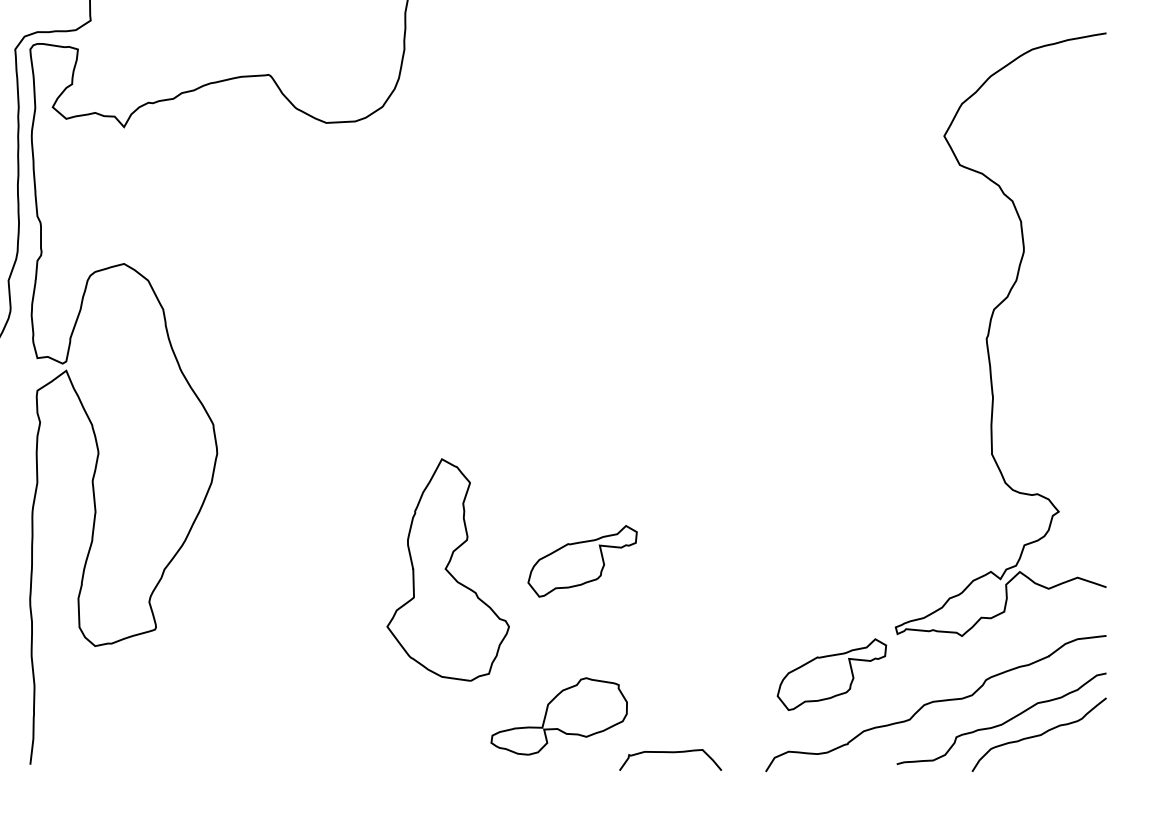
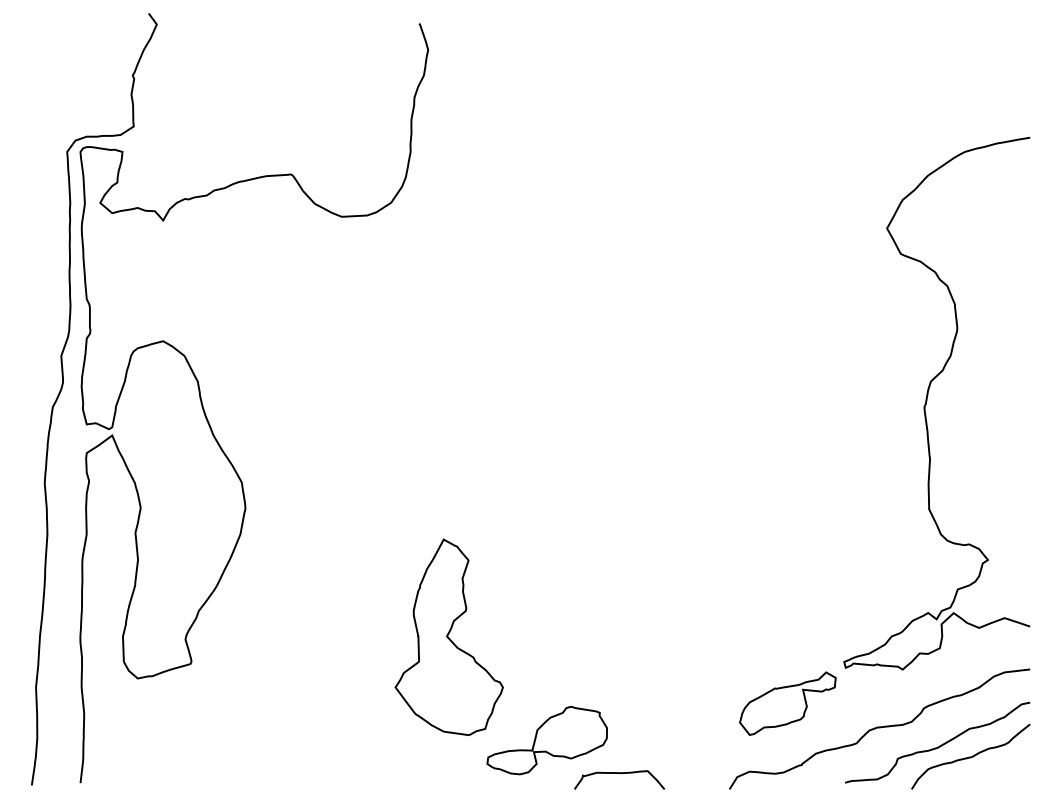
part: (582, 561) -> (567, 603), removed
part: (447, 569) -> (448, 636), moved
curve: (672, 753) -> (621, 774), moved

